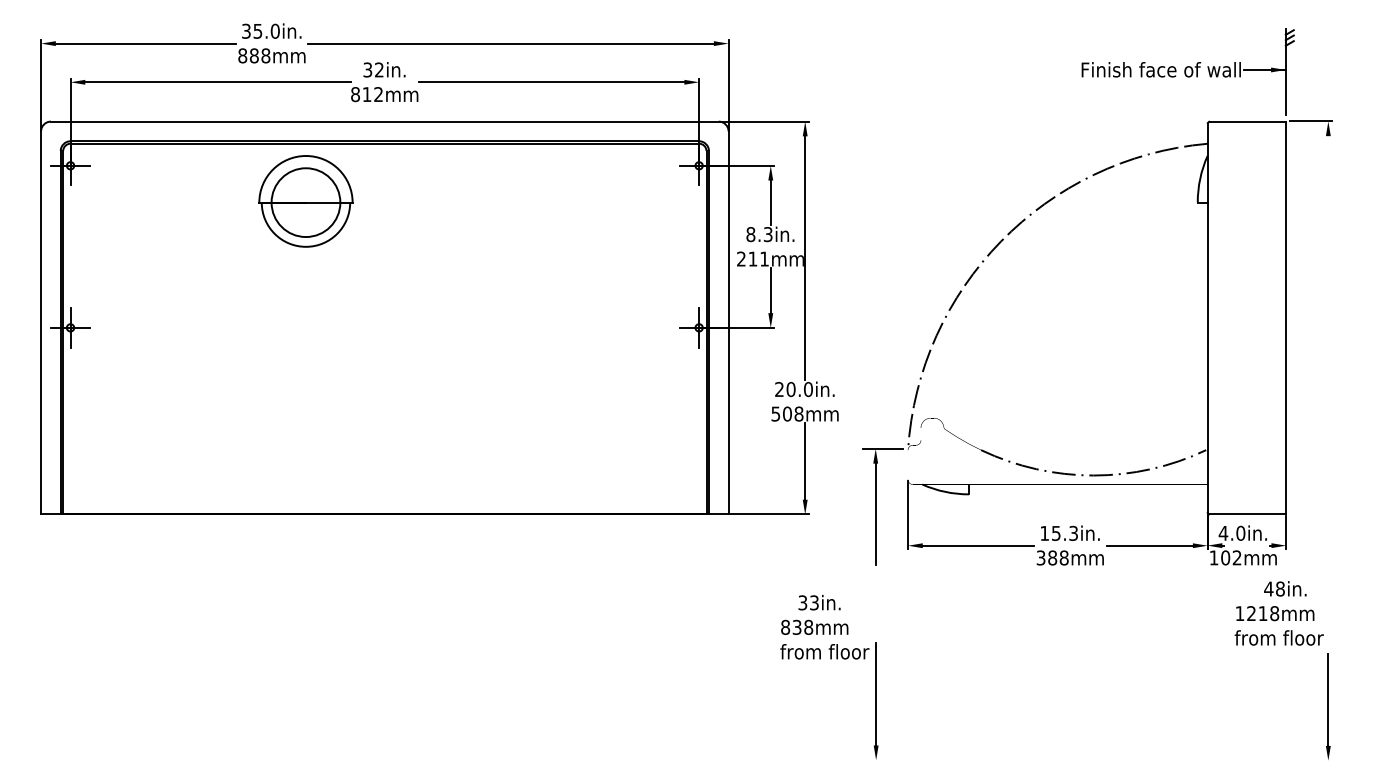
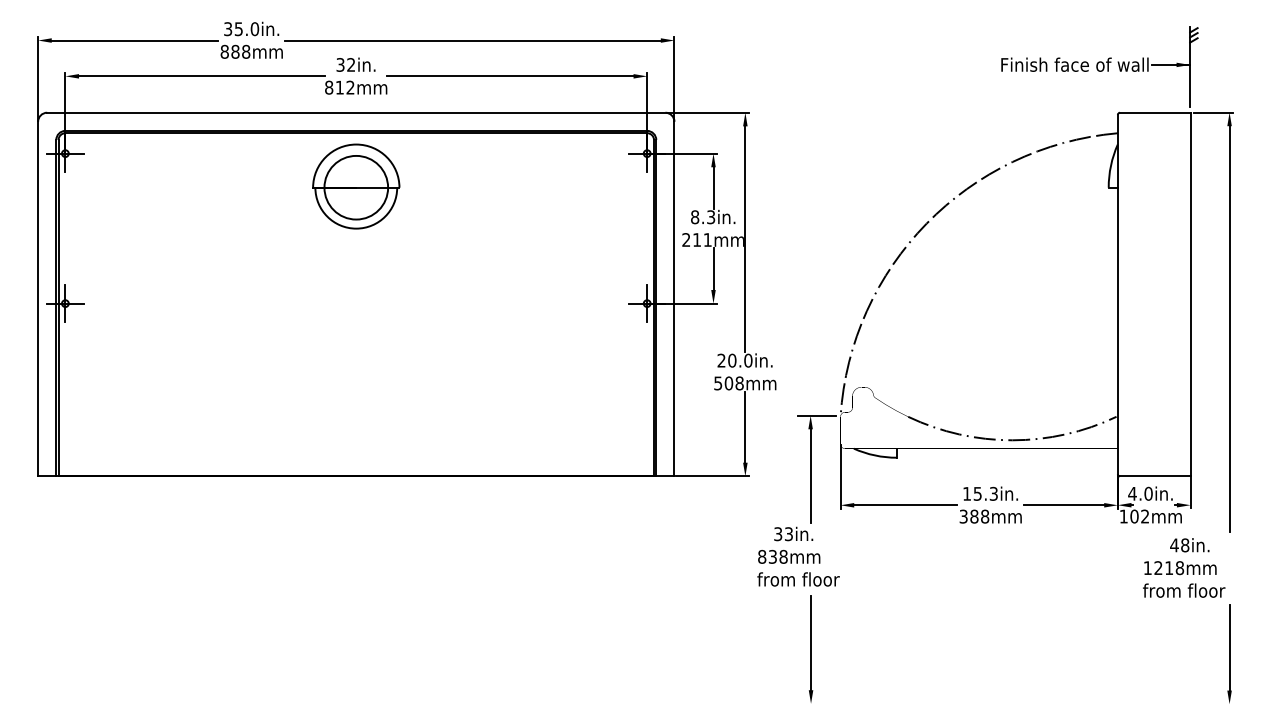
part: (306, 201) -> (356, 186), moved
line: (1328, 353) -> (1229, 327), added
text: (824, 626) -> (798, 556), moved

